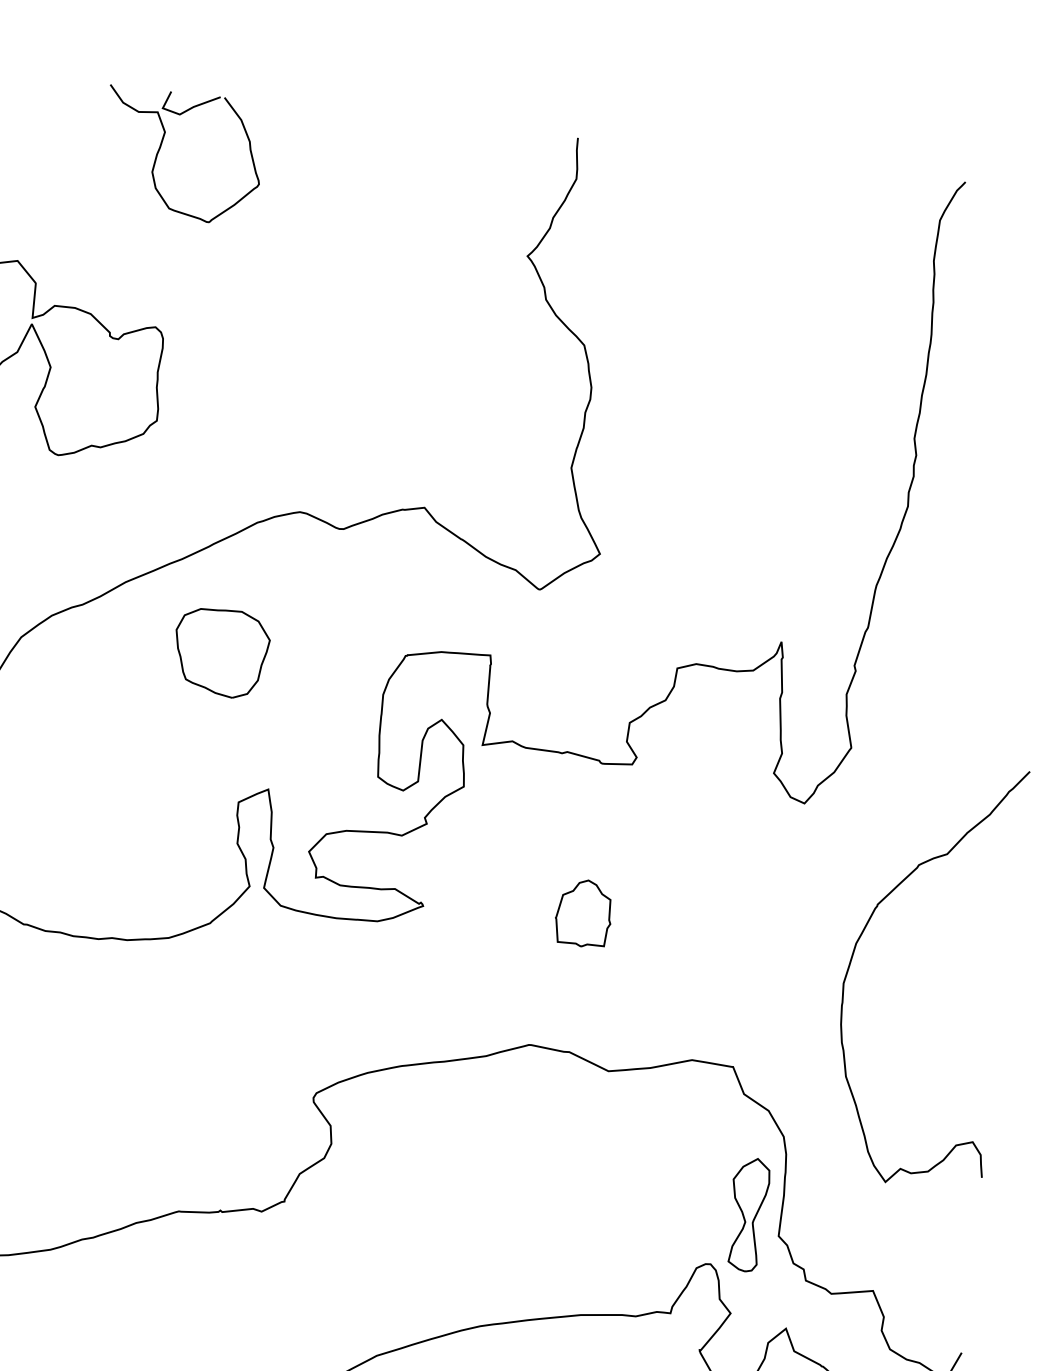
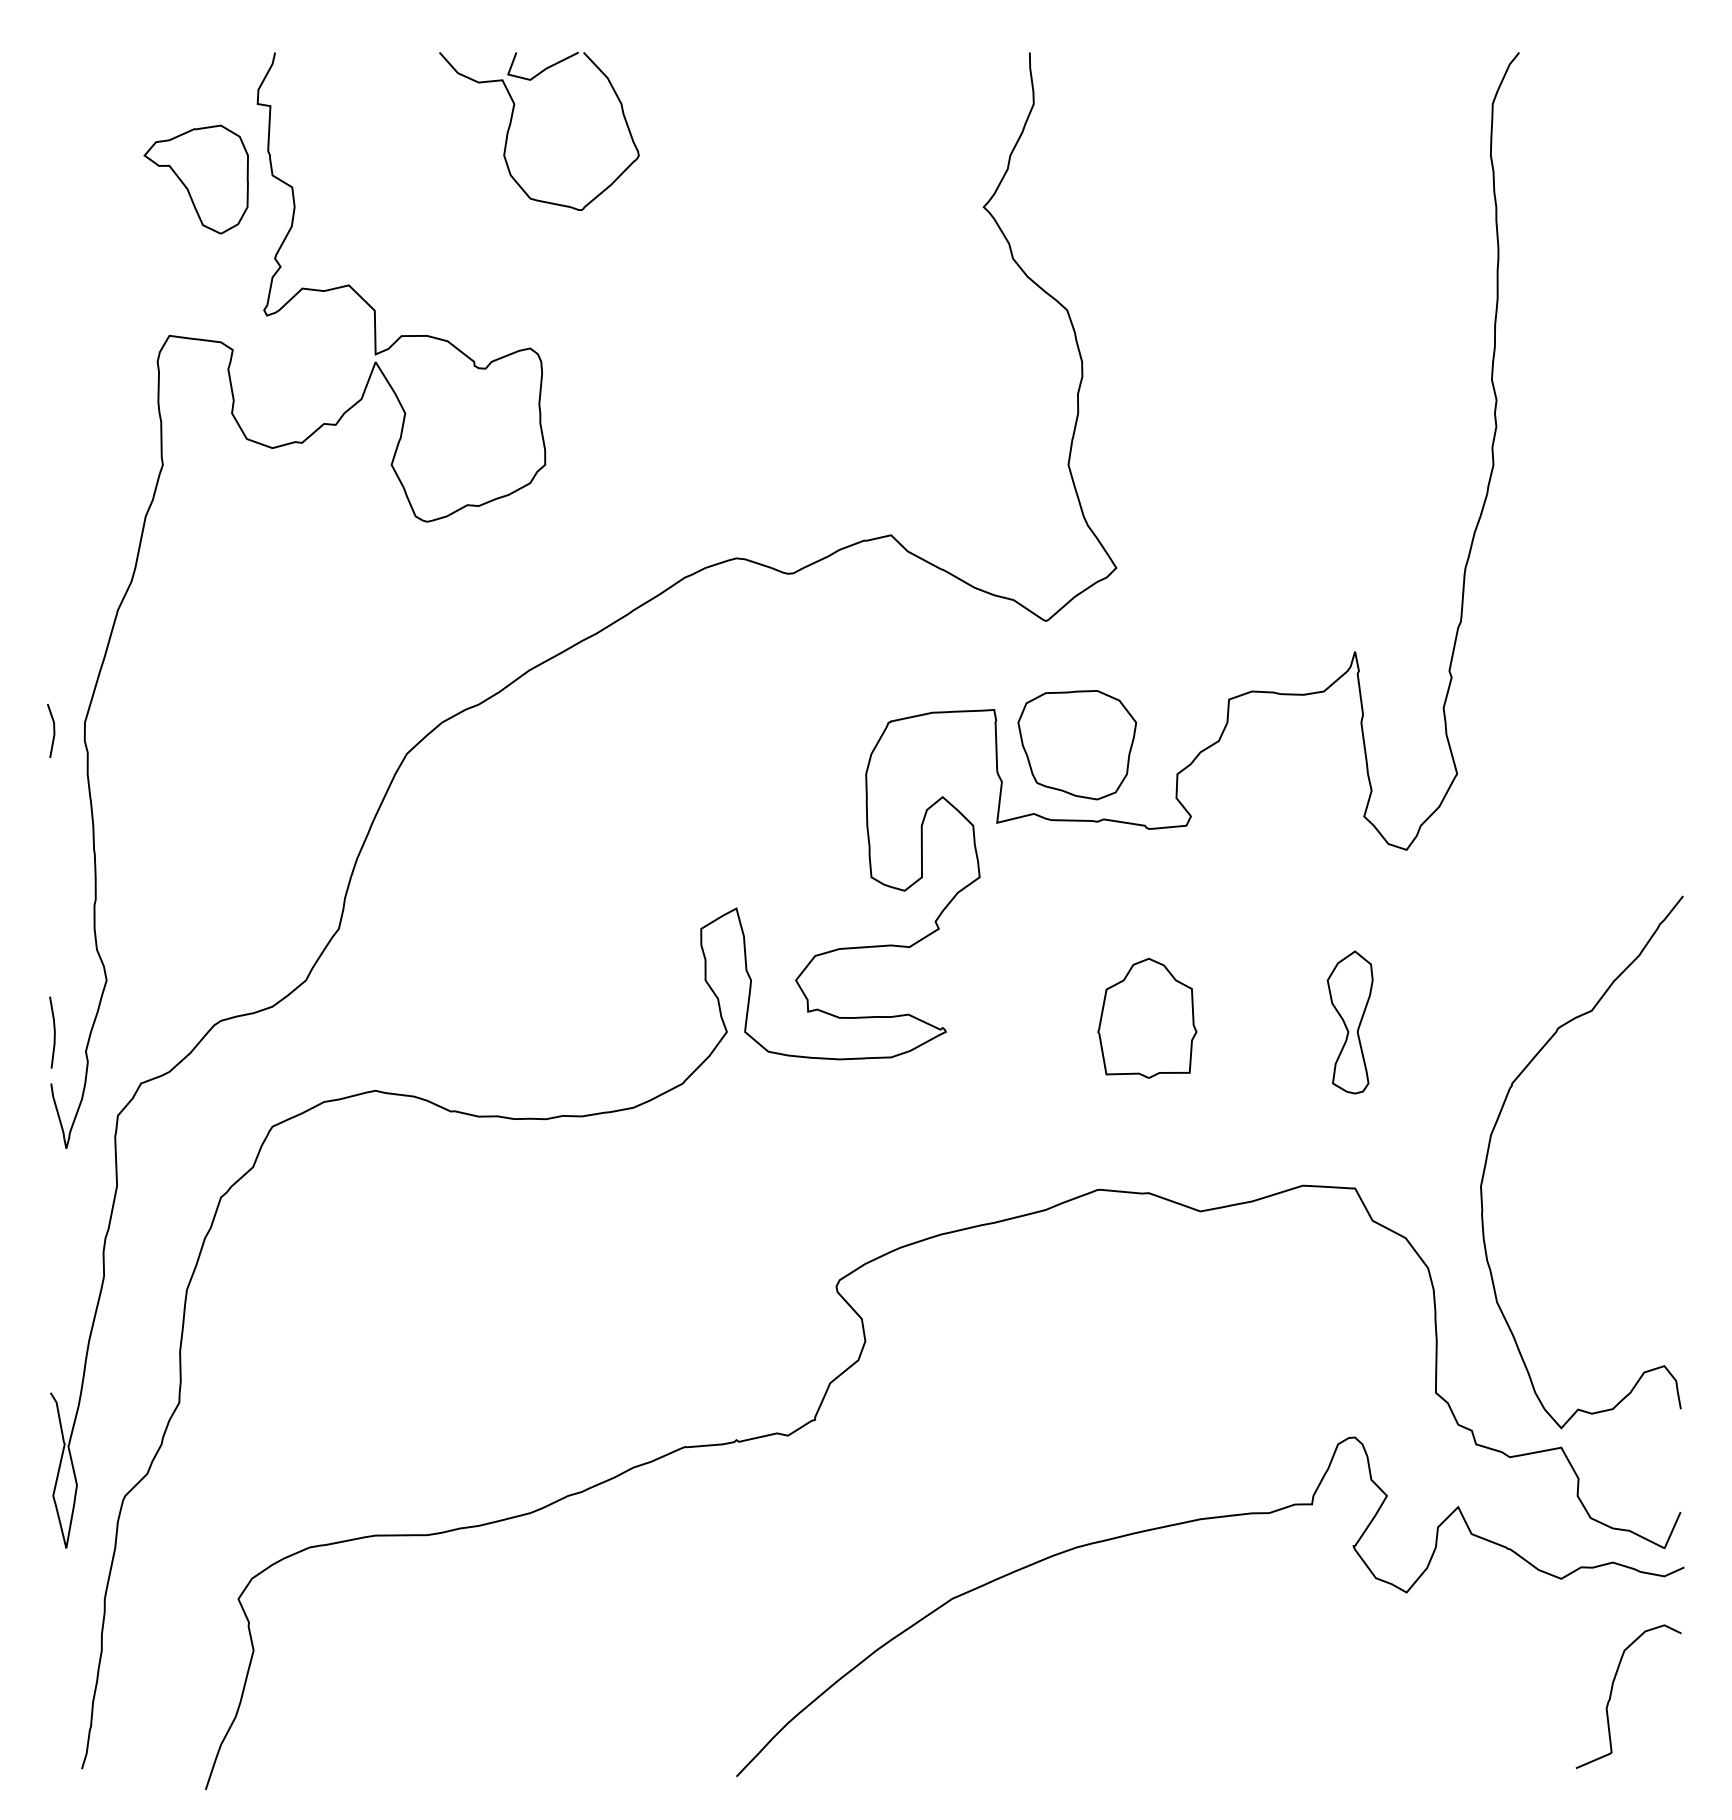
part: (221, 653) -> (1077, 745), moved
part: (584, 912) -> (1147, 1017), size x1.43
curve: (854, 950) -> (1490, 1144), moved
part: (747, 1214) -> (1349, 1022), moved

